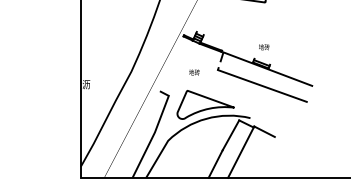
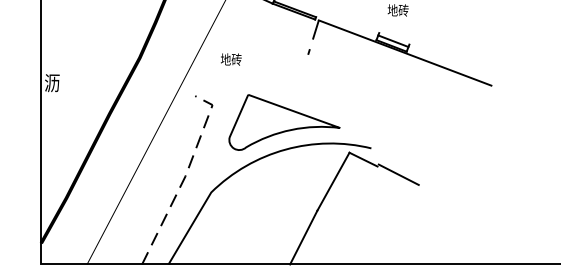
text: (194, 72) -> (231, 59), moved
line: (261, 85) -> (392, 84), removed
line: (154, 132) -> (184, 176), solid -> dashed
line: (241, 151) -> (353, 213), removed

